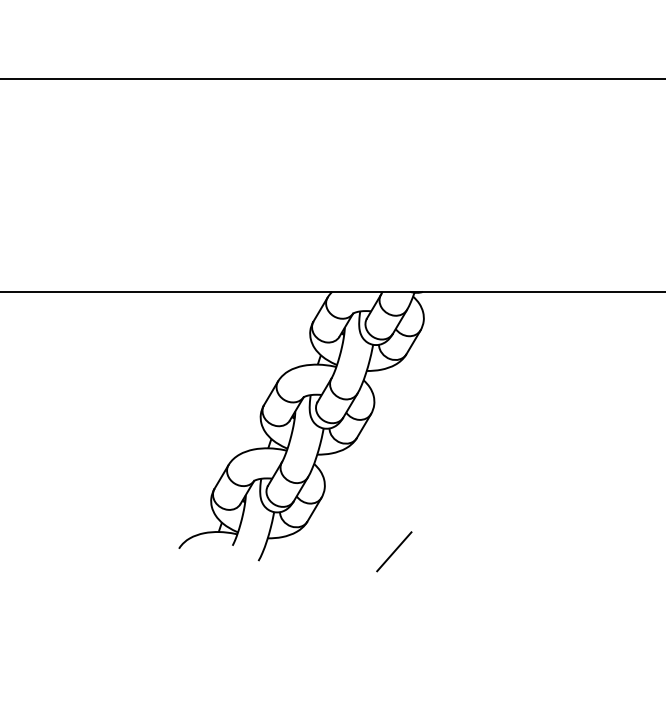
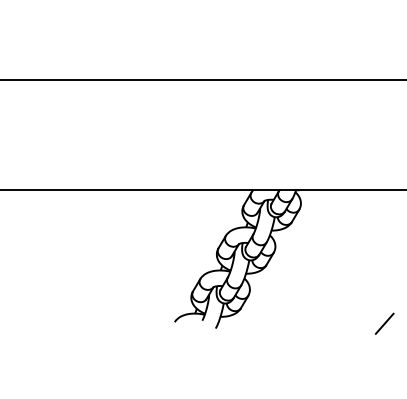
line: (393, 551) -> (384, 323), moved

